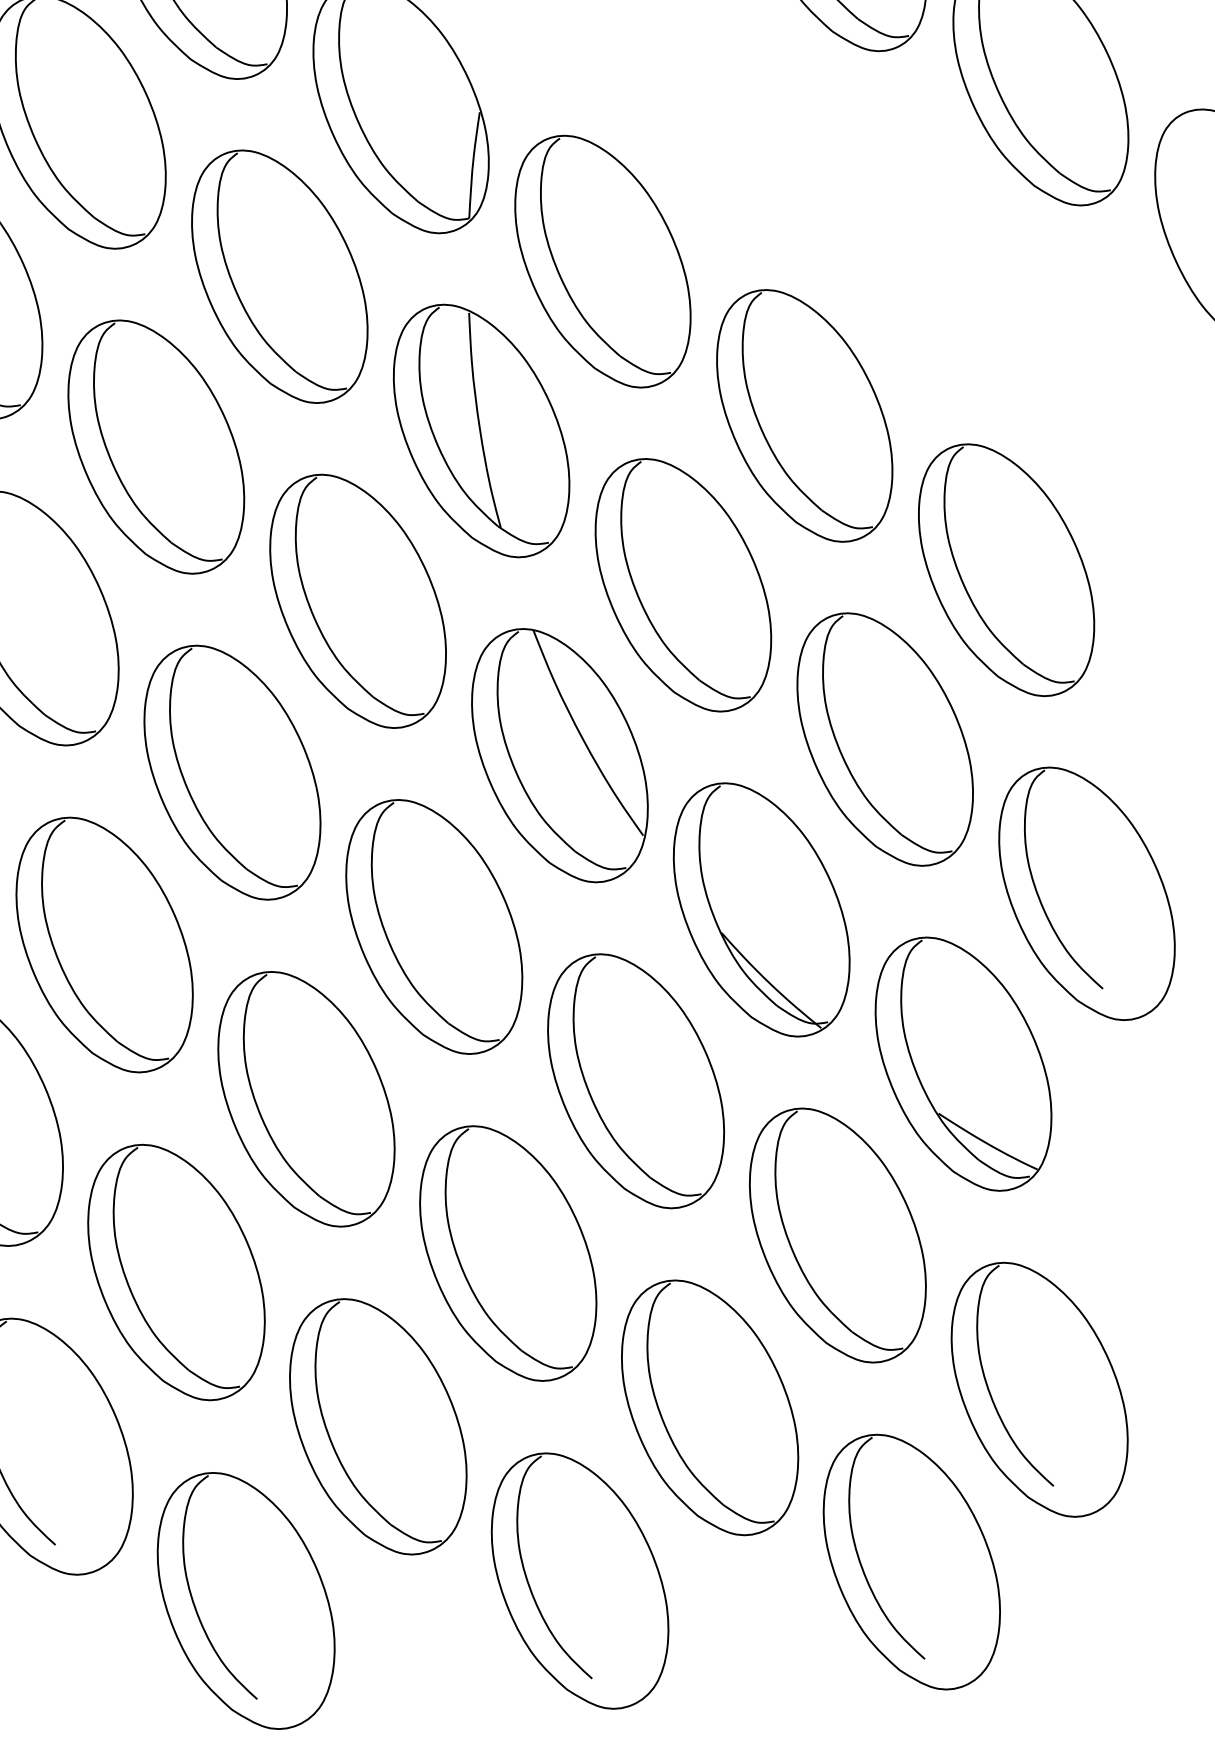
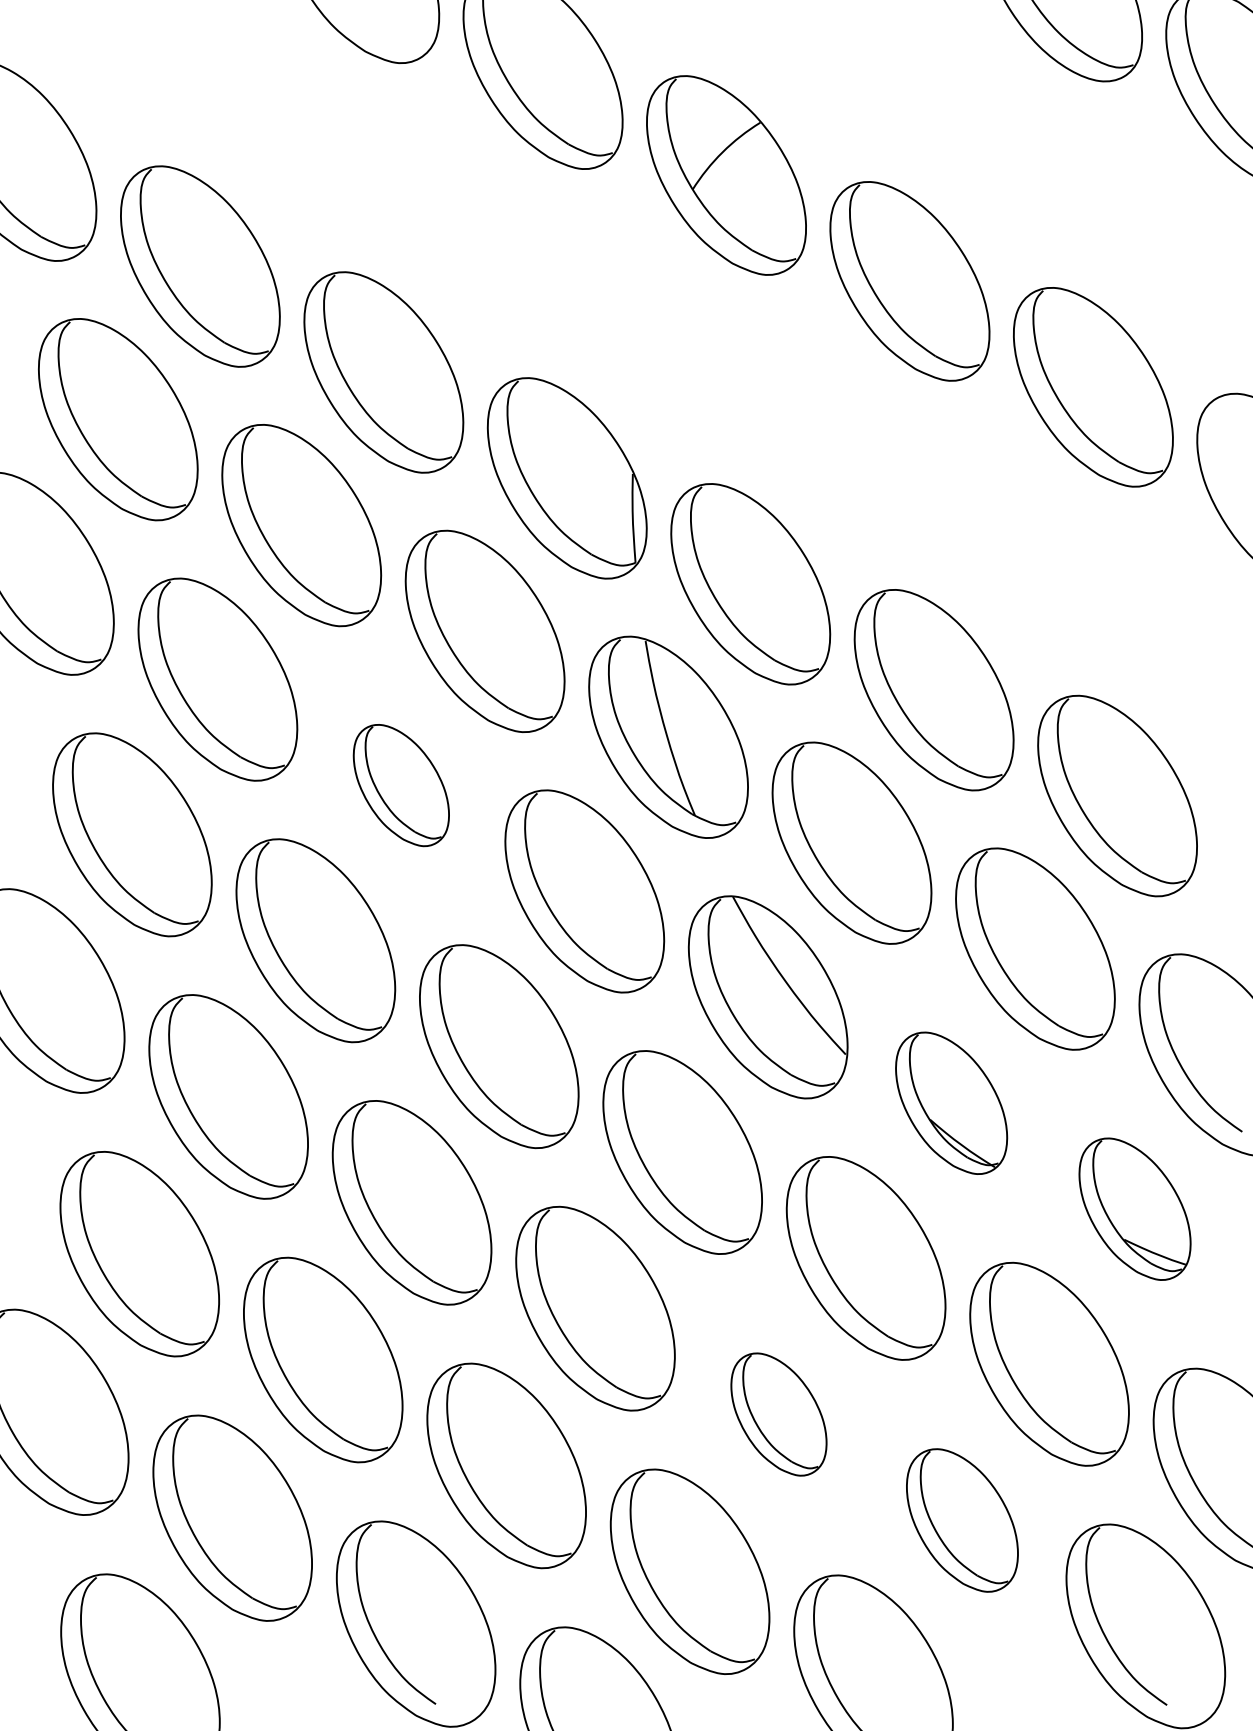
part: (156, 447) -> (401, 785), size x0.6
part: (761, 910) -> (951, 1103), size x0.7
part: (962, 1064) -> (1134, 1209), size x0.7
part: (507, 1253) -> (778, 1414), size x0.6
part: (710, 1407) -> (962, 1520), size x0.7

